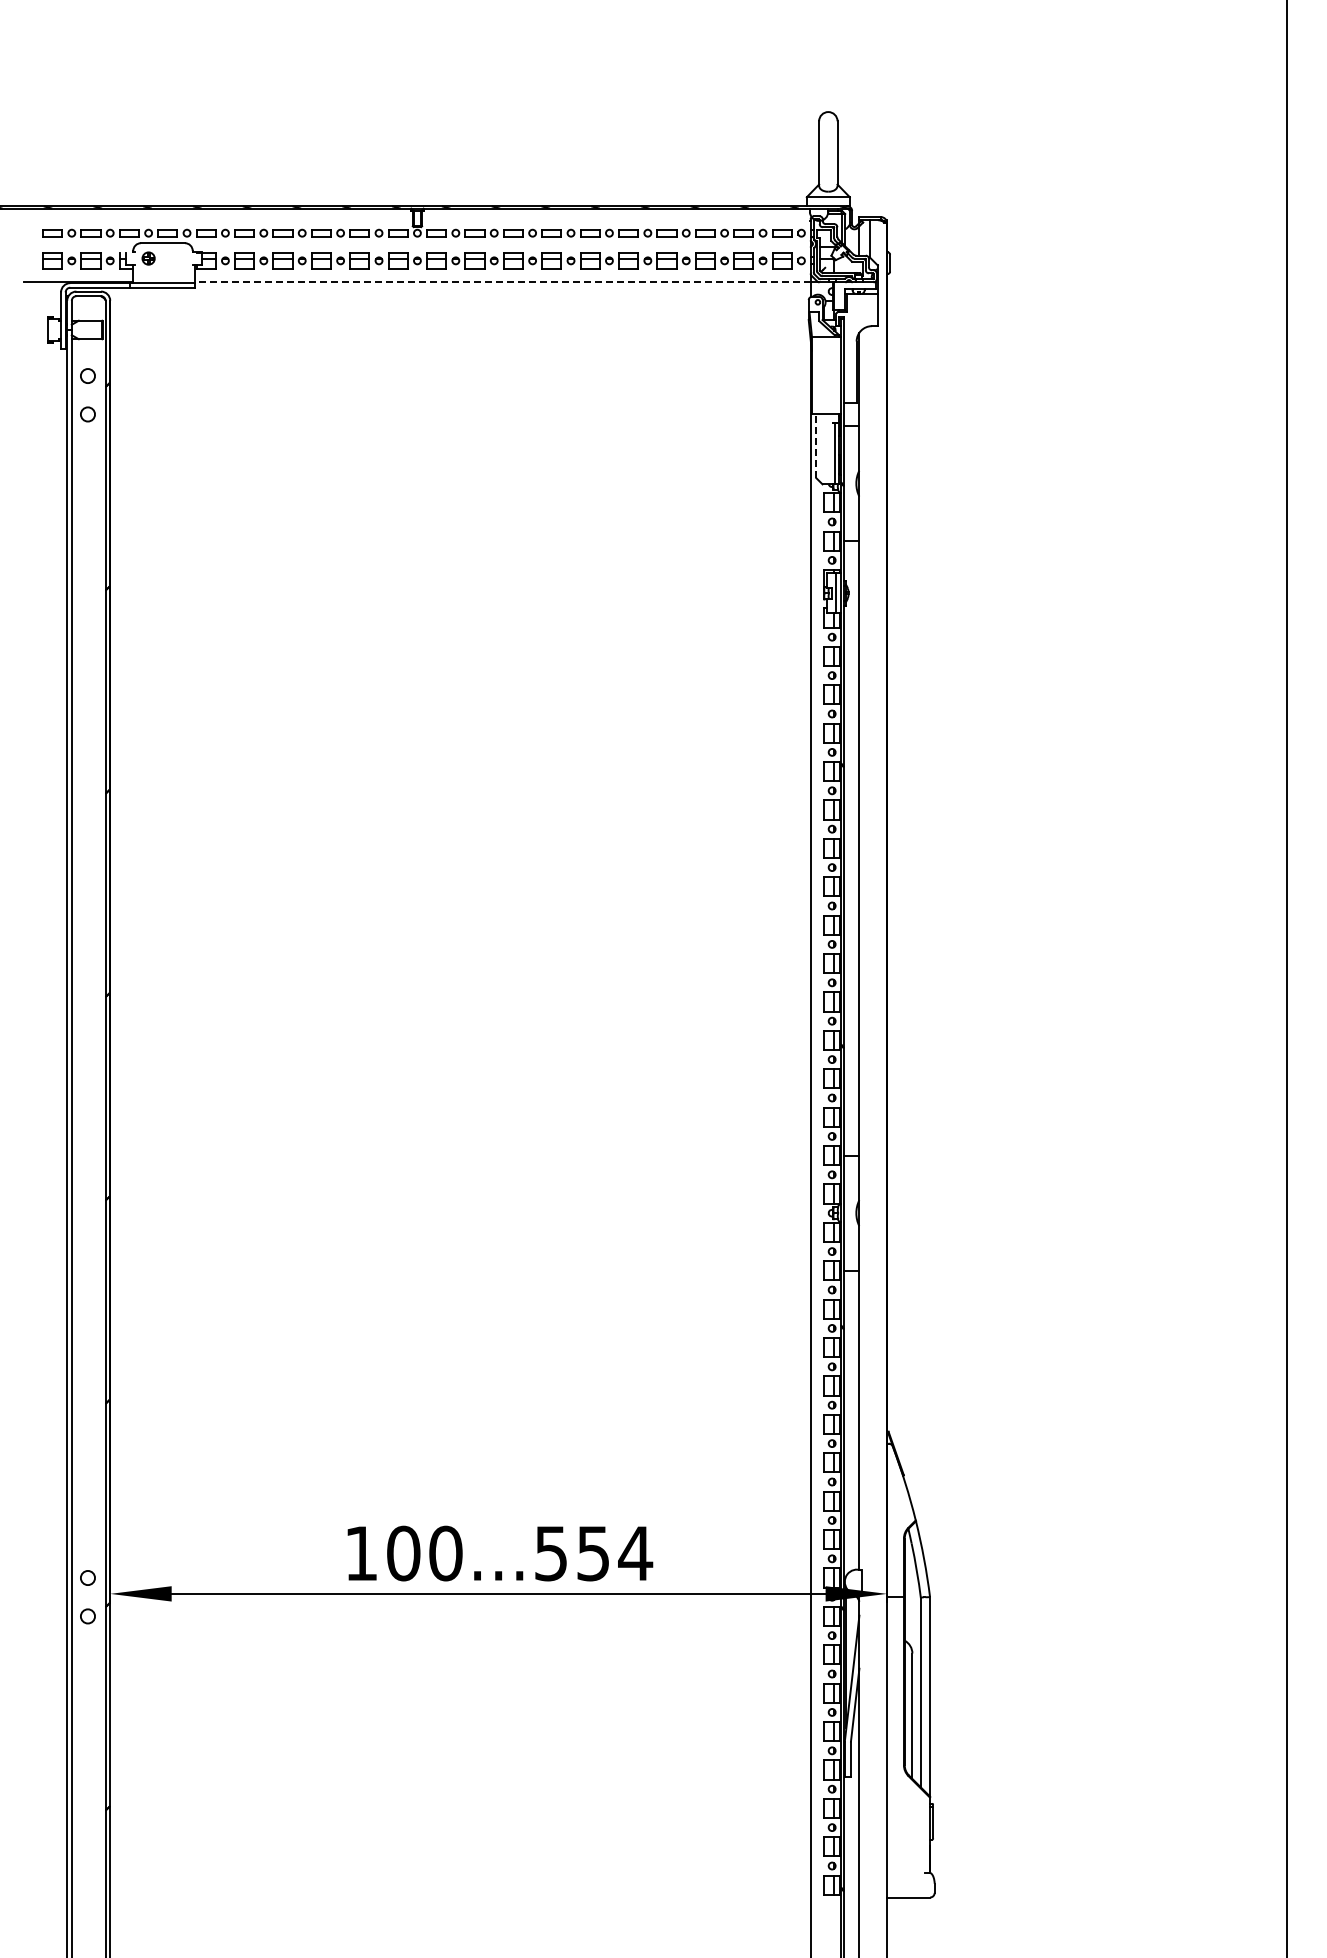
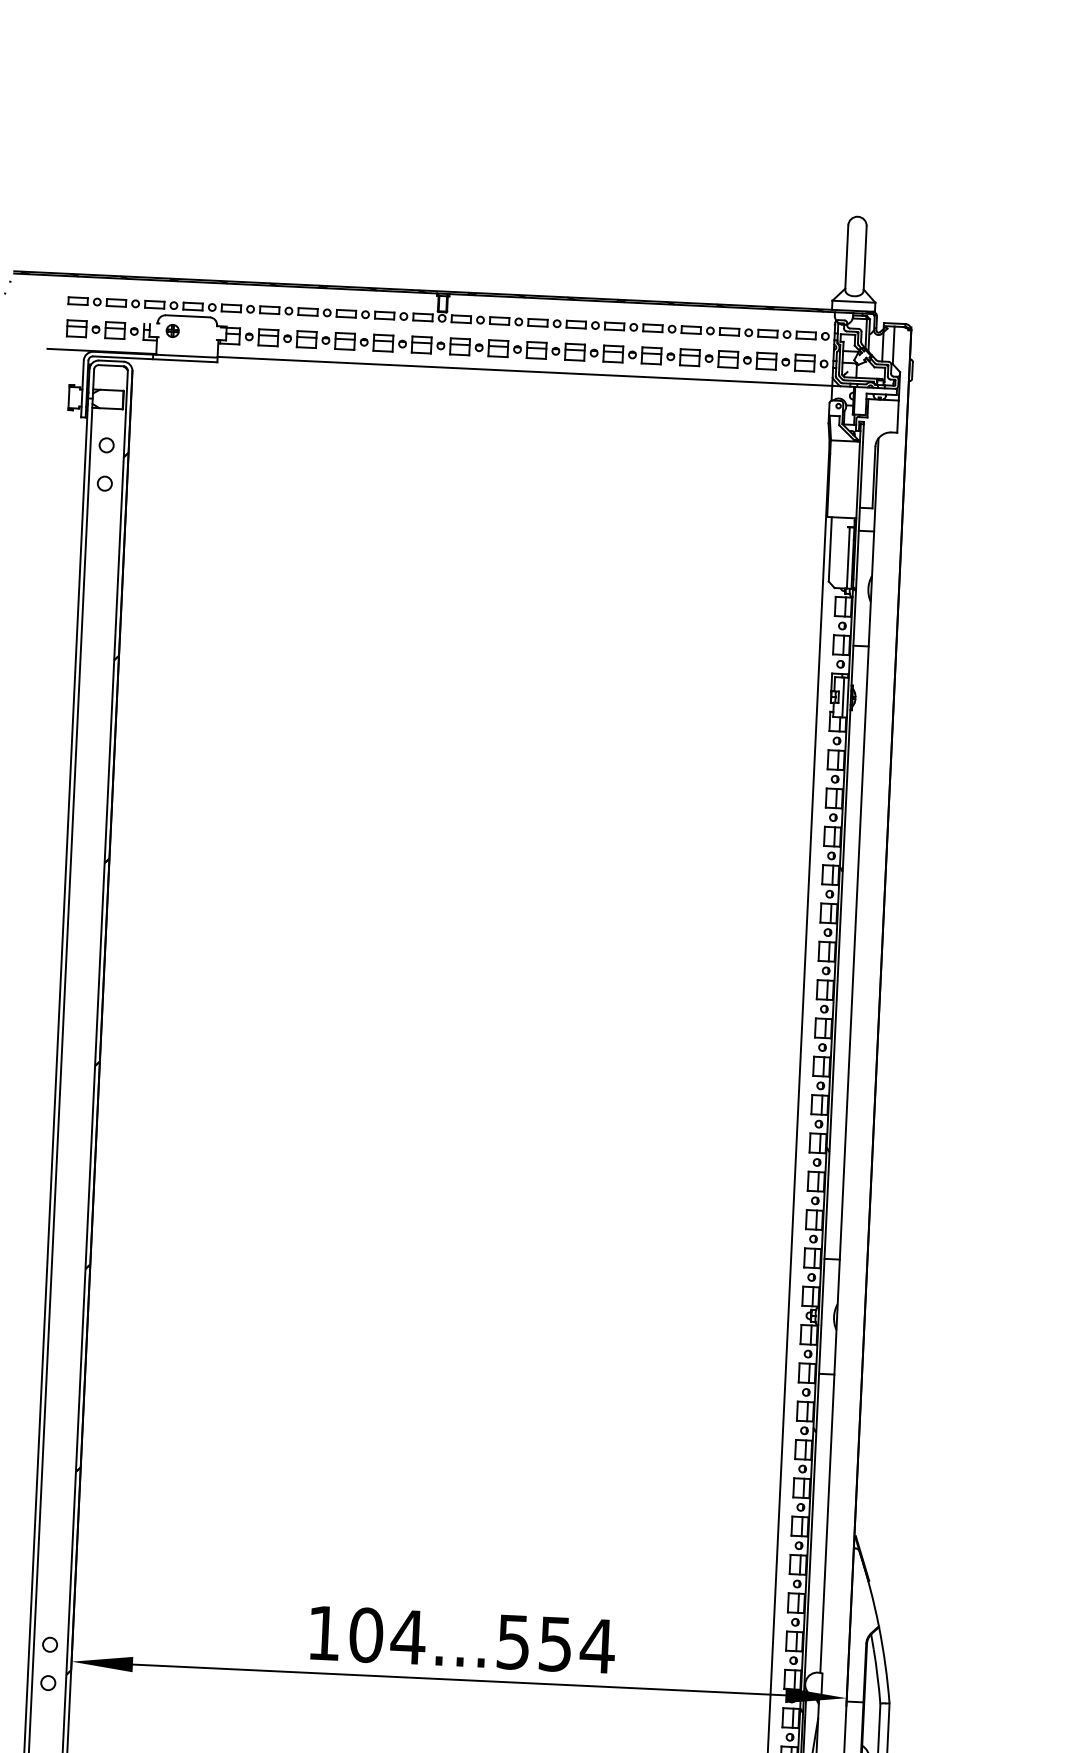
line: (502, 282) -> (524, 371), dashed -> solid
line: (816, 445) -> (830, 548), dashed -> solid
text: (445, 1553) -> (408, 1637), 100...554 -> 104...554

